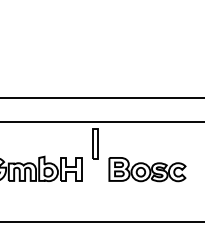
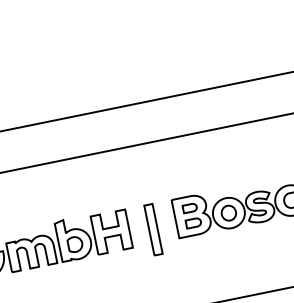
part: (95, 143) -> (153, 228), moved

